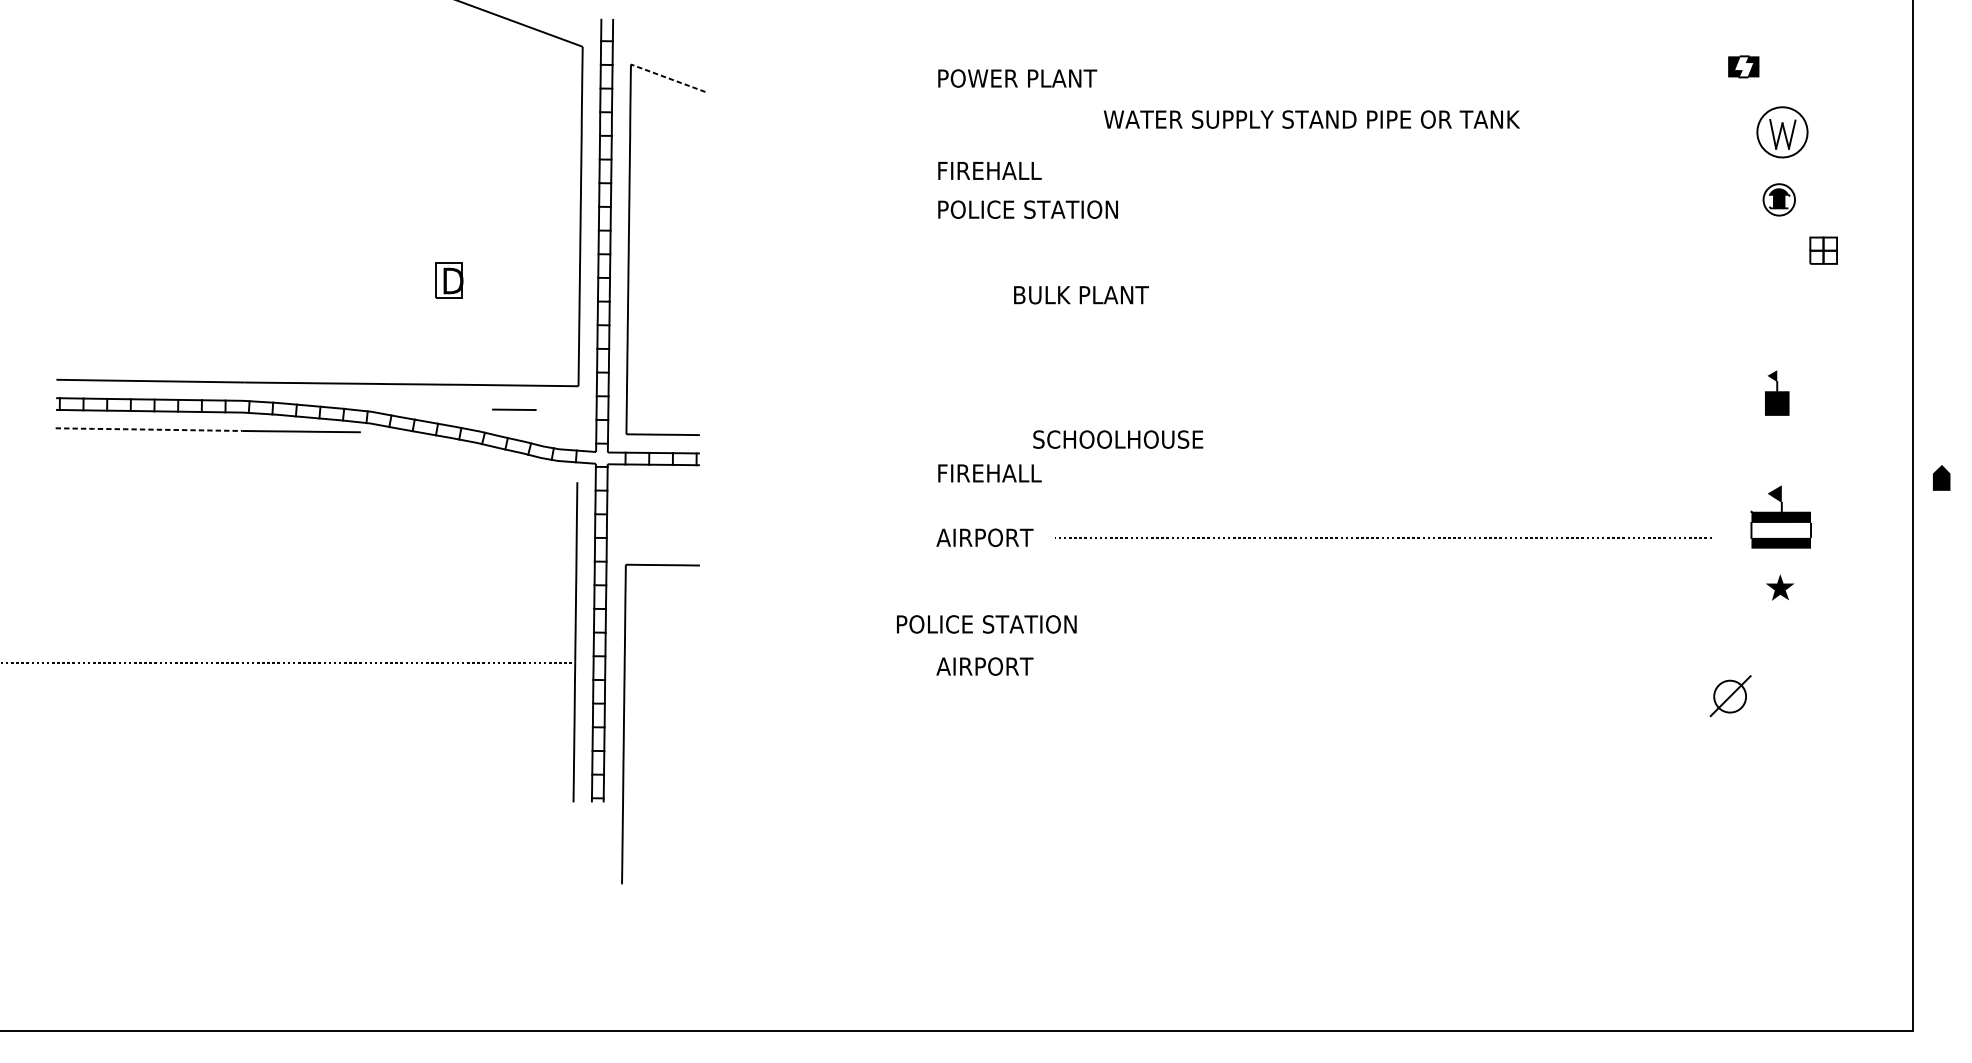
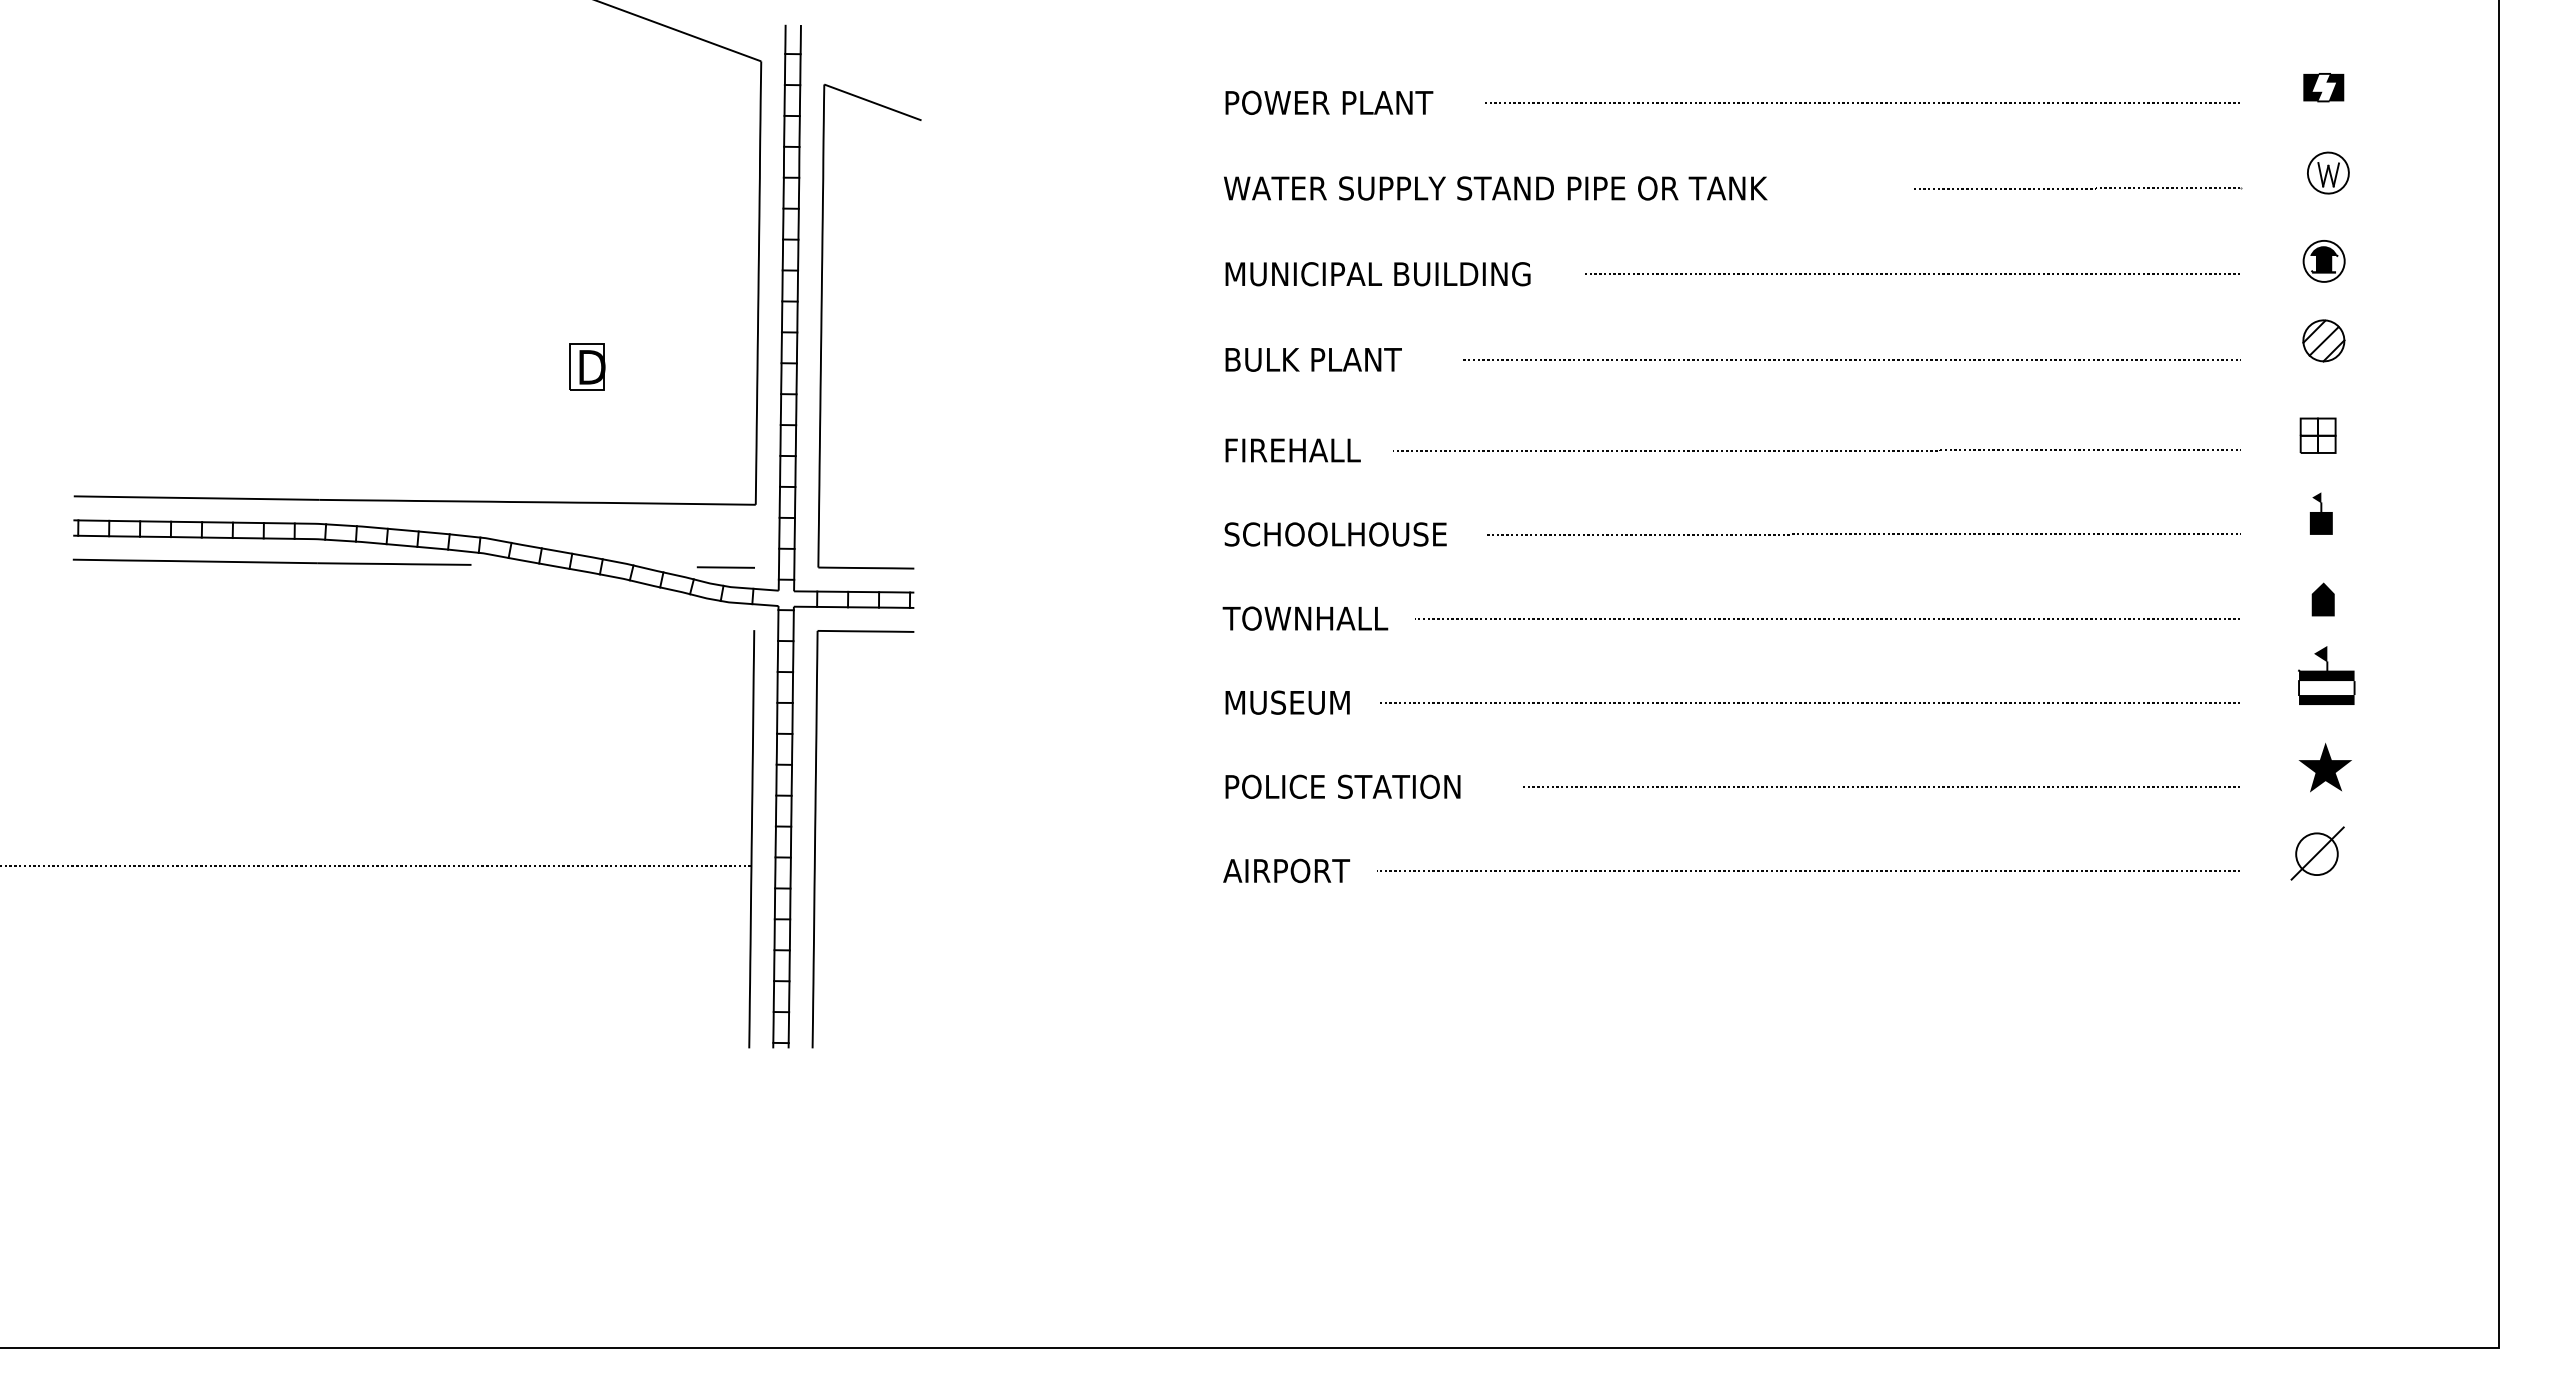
part: (1743, 66) -> (2323, 87), moved
line: (667, 78) -> (872, 102), dashed -> solid
line: (1425, 78) -> (1862, 102), added
text: (1311, 119) -> (1495, 188), moved
part: (1782, 131) -> (2328, 172), size x0.62
line: (1588, 144) -> (2075, 188), added
text: (989, 170) -> (1292, 450), moved
text: (1056, 209) -> (1379, 274), POLICE STATION -> MUNICIPAL BUILDING
line: (1463, 209) -> (1911, 274), added
part: (1823, 250) -> (2317, 435), moved
part: (1778, 260) -> (2323, 340), added
line: (1417, 275) -> (1851, 359), added
text: (1081, 294) -> (1313, 359), moved
line: (1390, 344) -> (1816, 450), added
part: (1776, 392) -> (2320, 513), size x0.71
line: (514, 409) -> (725, 567), moved
line: (1426, 409) -> (1863, 534), added
line: (148, 429) -> (193, 561), dashed -> solid
text: (1118, 439) -> (1335, 534), moved
text: (999, 473) -> (1305, 618), FIREHALL -> TOWNHALL
line: (1399, 473) -> (1827, 618), added
part: (1941, 477) -> (2322, 599), moved
part: (1781, 516) -> (2326, 675), size x0.71
text: (984, 537) -> (1286, 702), AIRPORT -> MUSEUM
part: (1779, 587) -> (2324, 767), size x1.43
line: (1439, 601) -> (1880, 786), added
text: (986, 624) -> (1342, 786), moved
line: (1384, 667) -> (1808, 871), added
part: (1730, 696) -> (2317, 853), moved
part: (625, 719) -> (816, 832), moved

